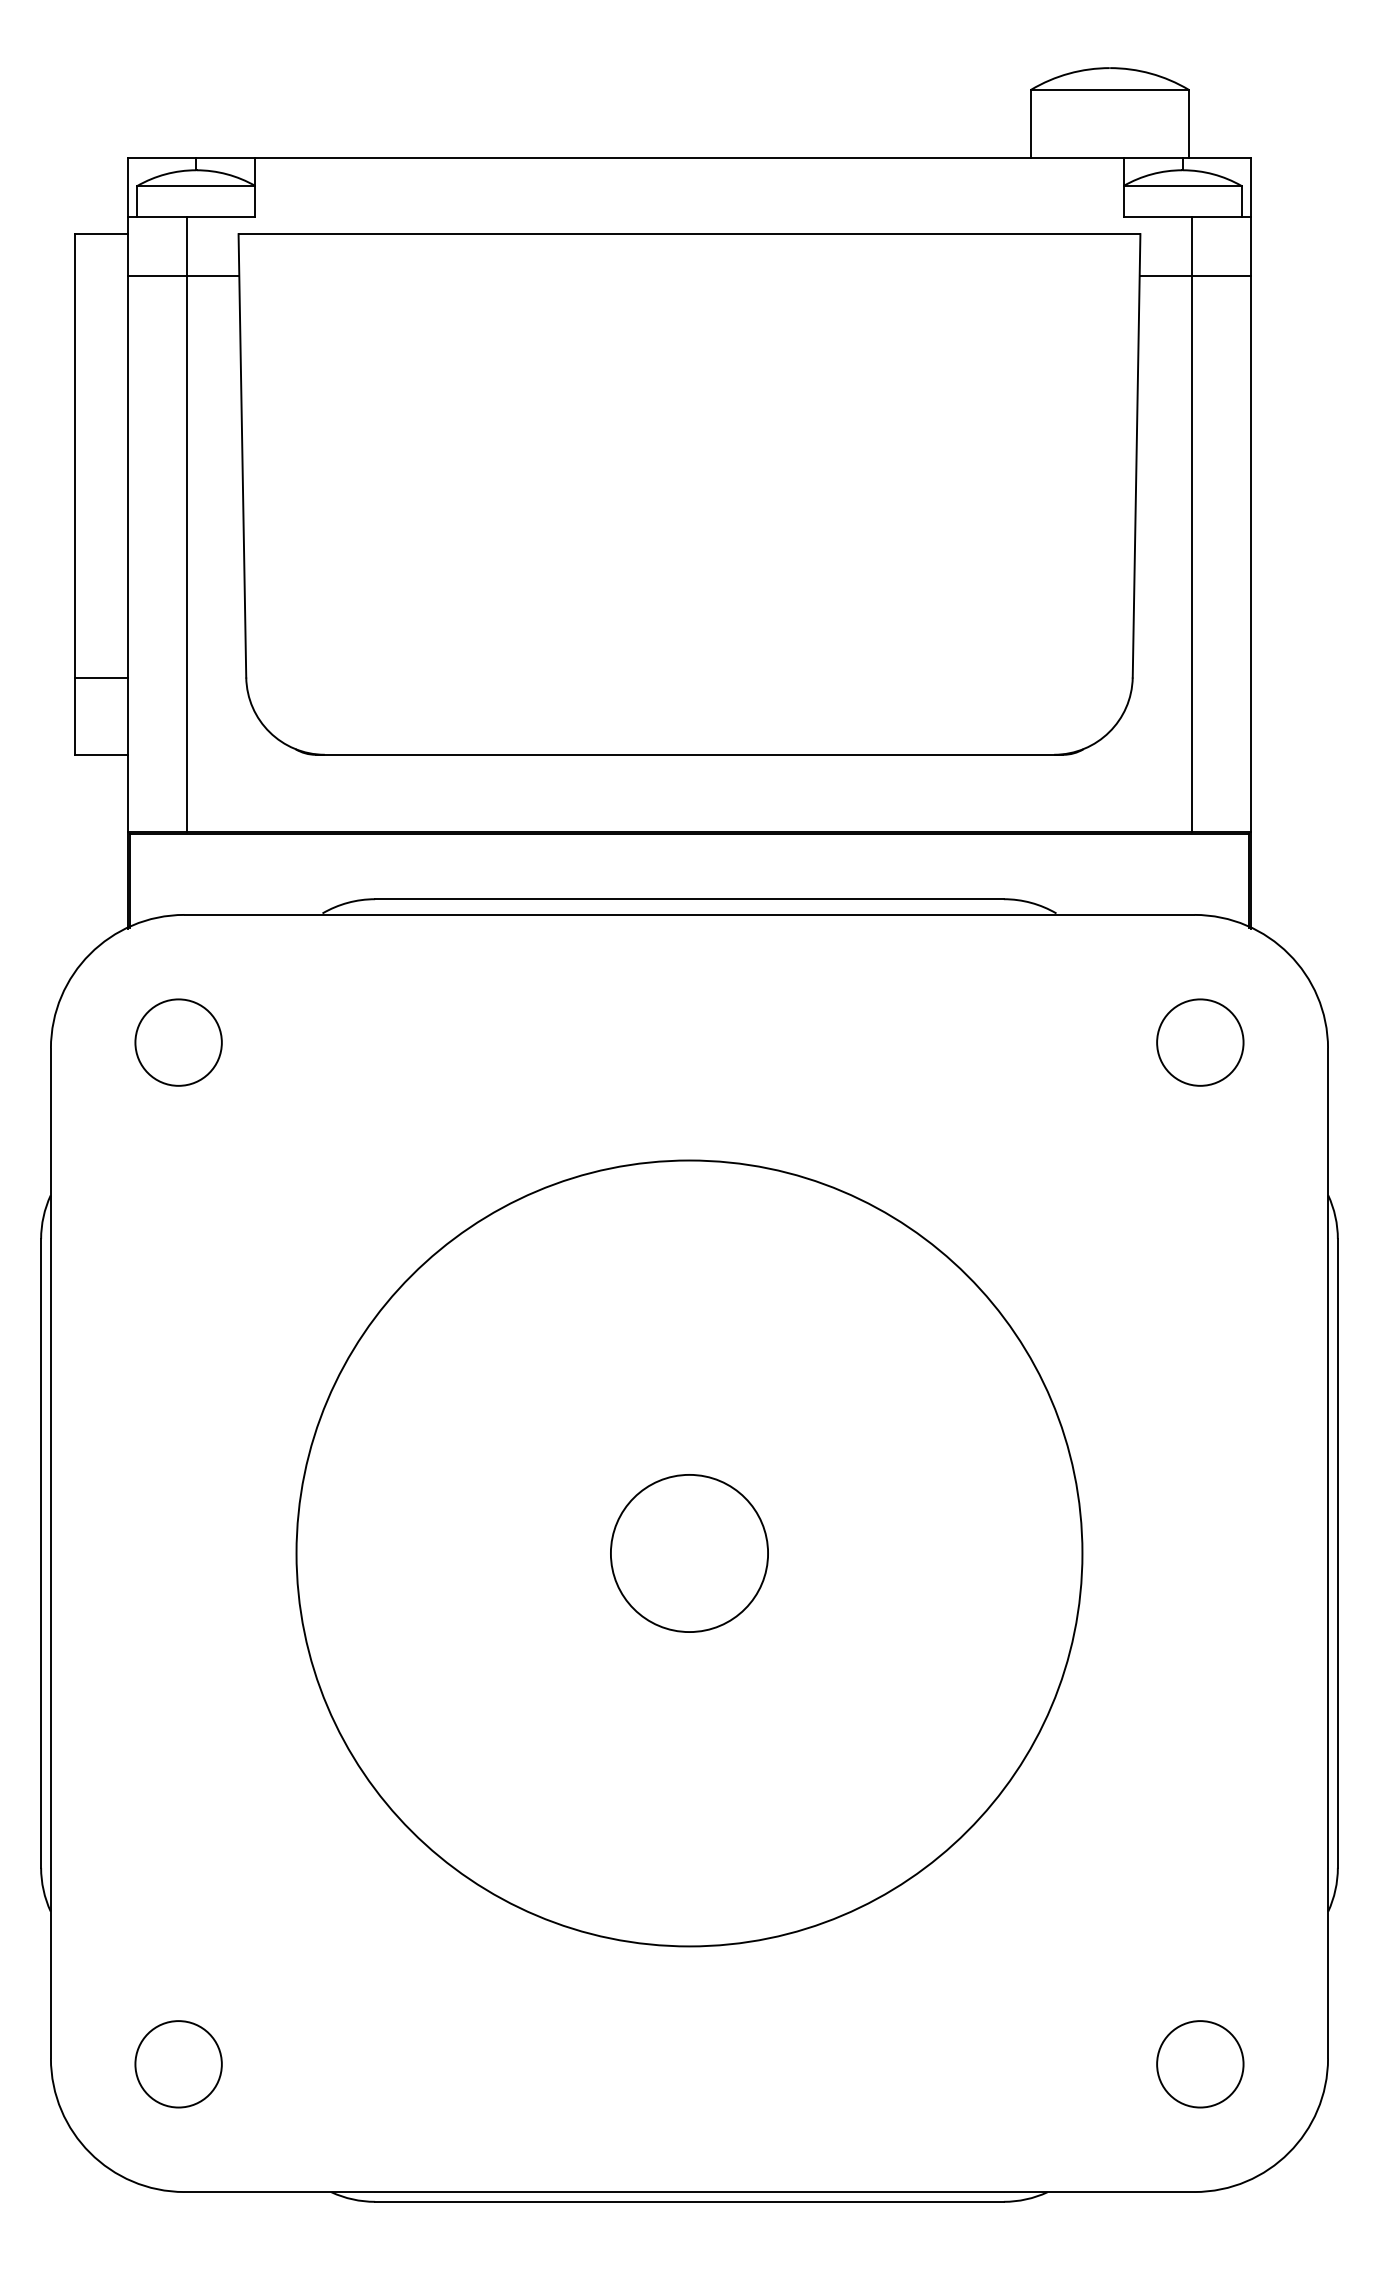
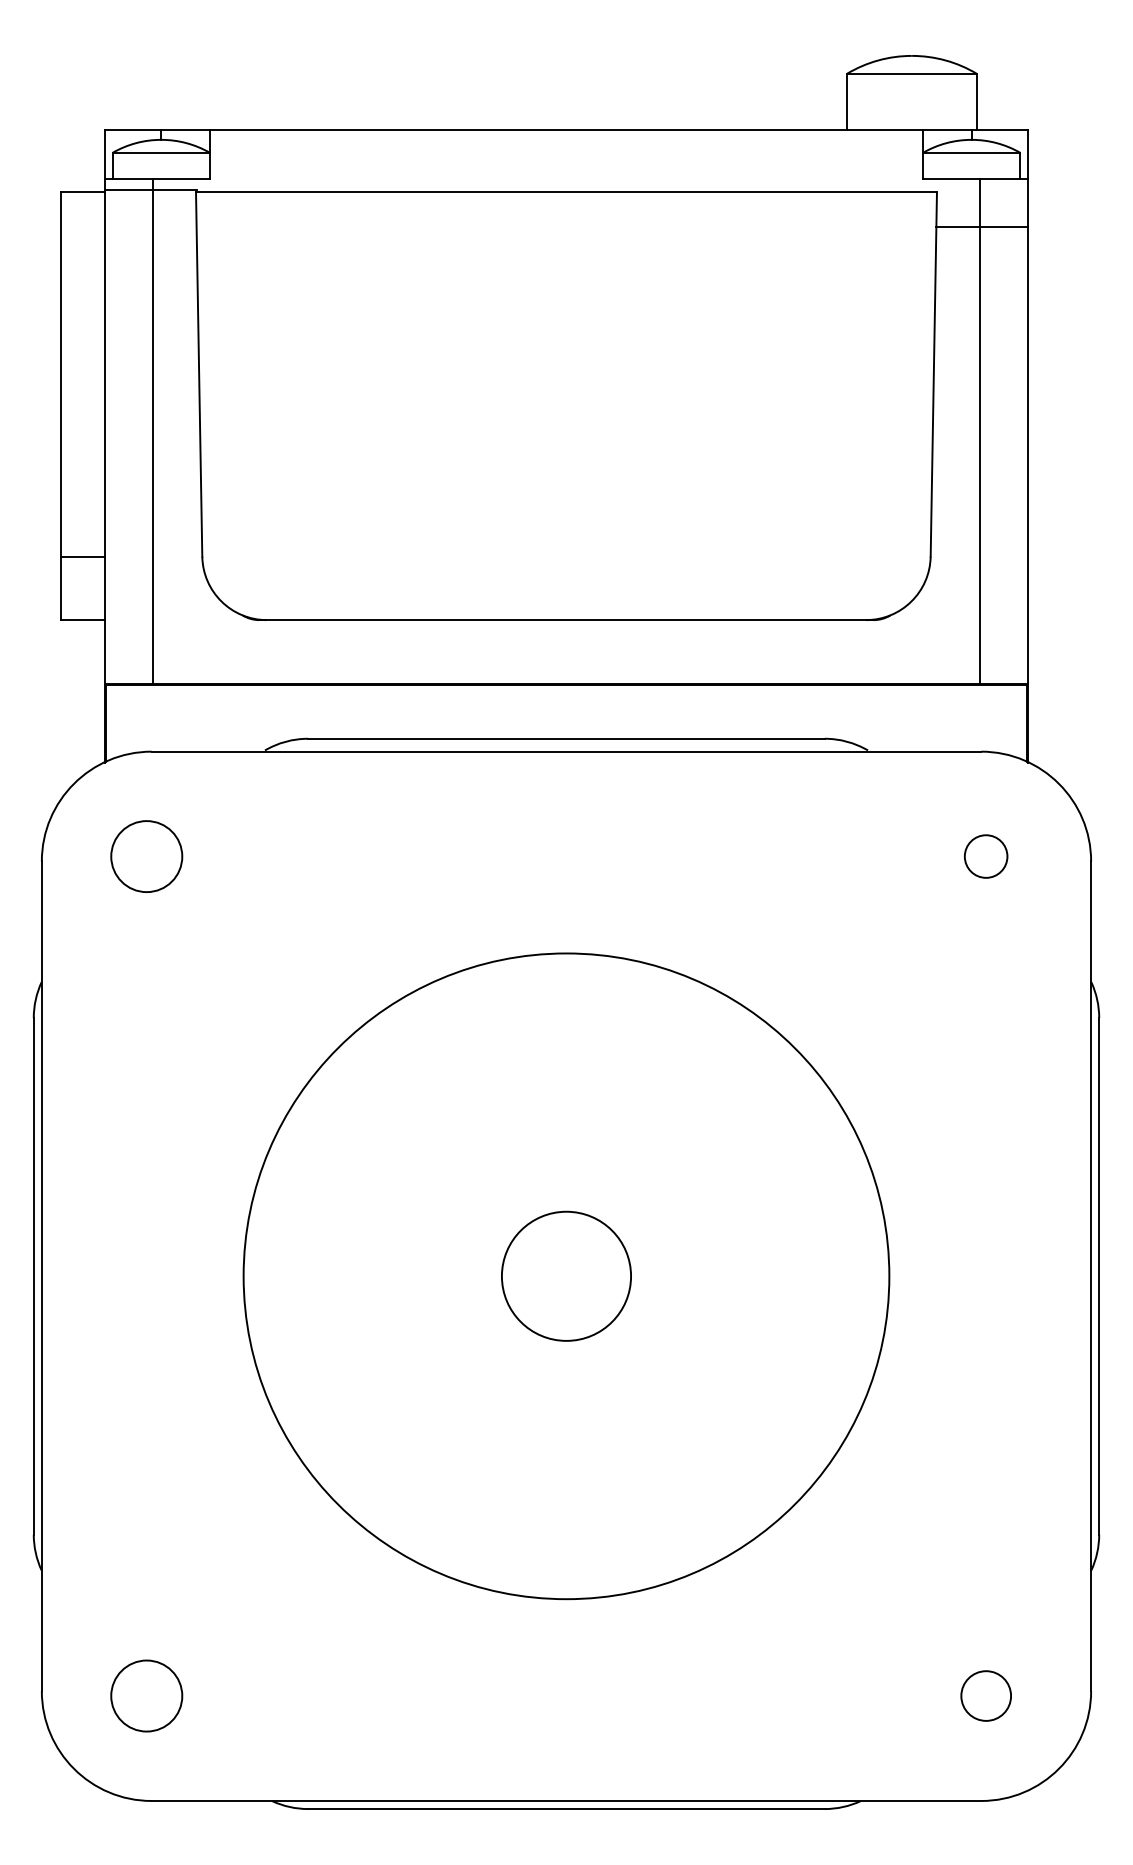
line: (183, 276) -> (150, 190), moved
circle: (1199, 1042) -> (985, 856), size x0.6
circle: (1199, 2063) -> (985, 1695), size x0.7

